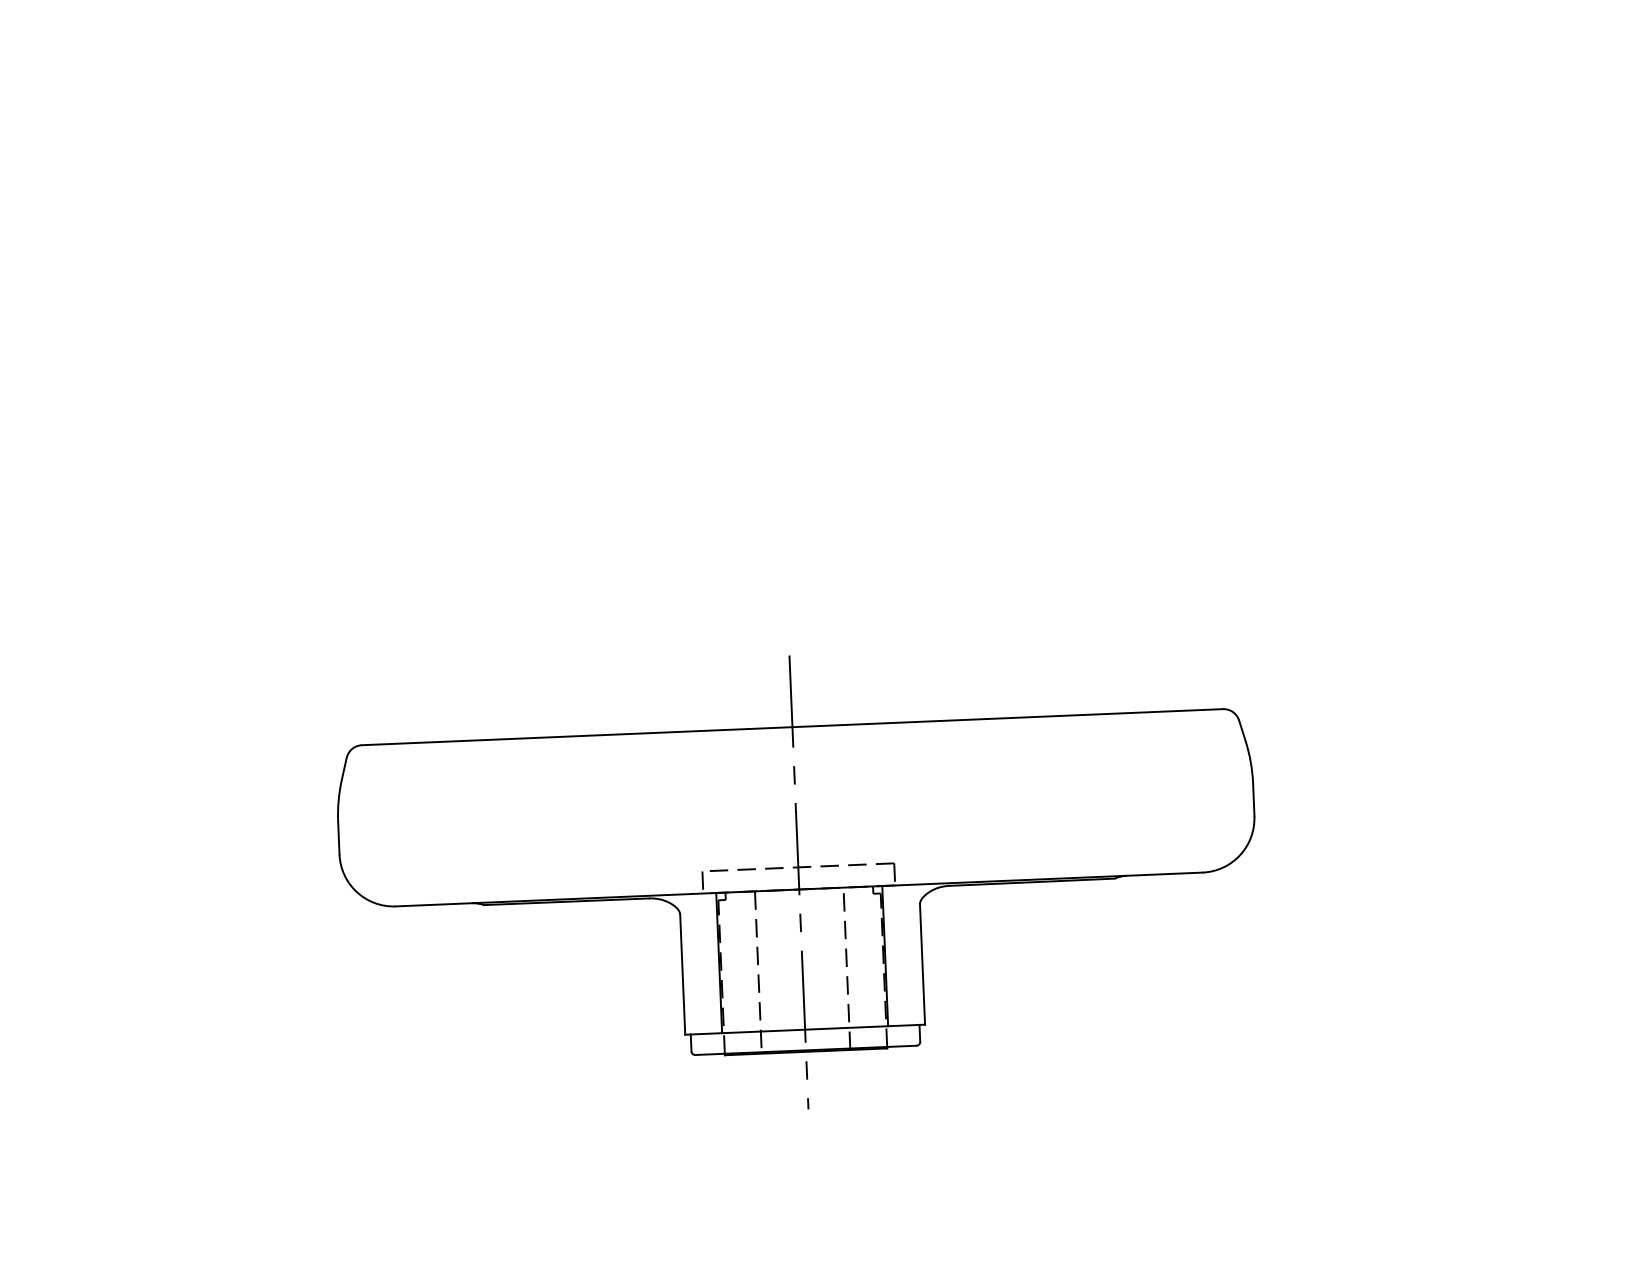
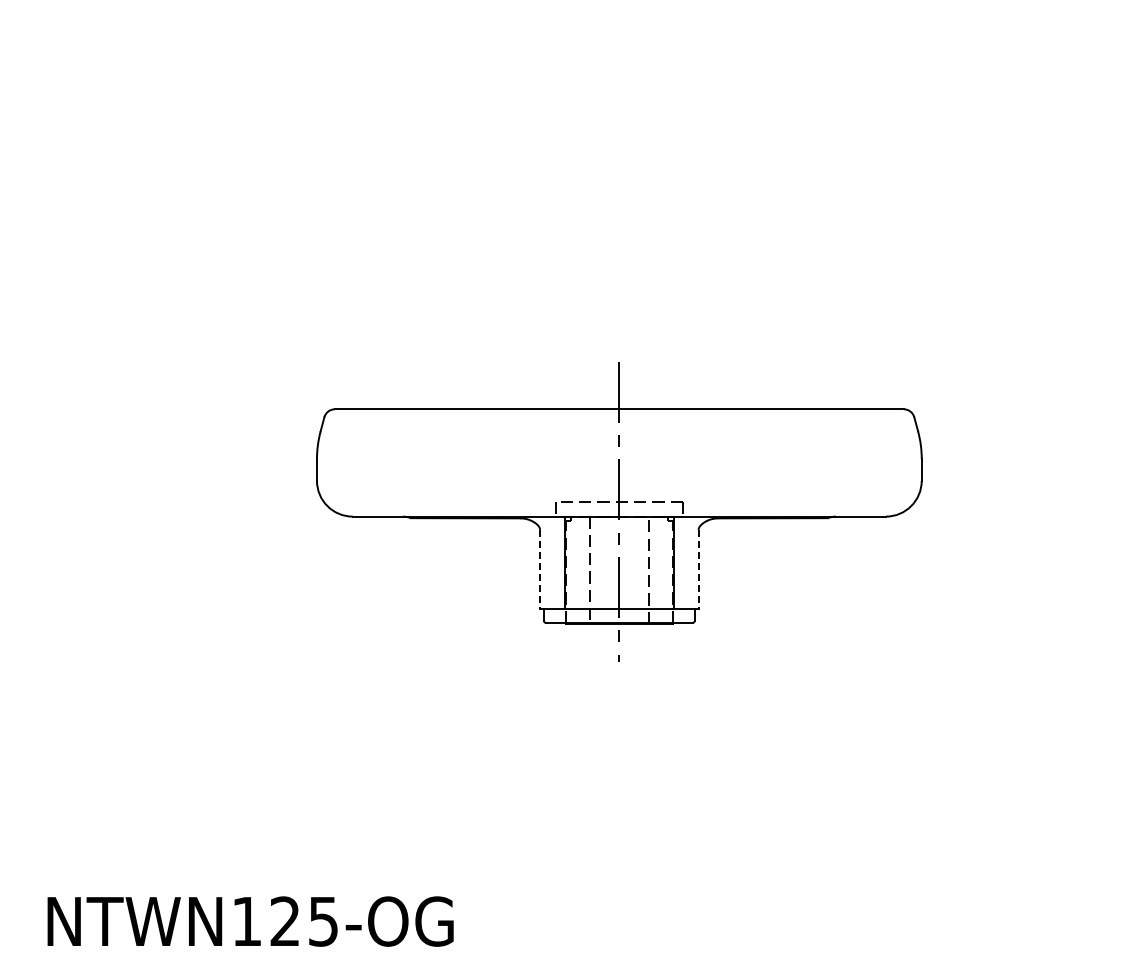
line: (922, 964) -> (698, 569), solid -> dashed
line: (683, 974) -> (540, 569), solid -> dashed

